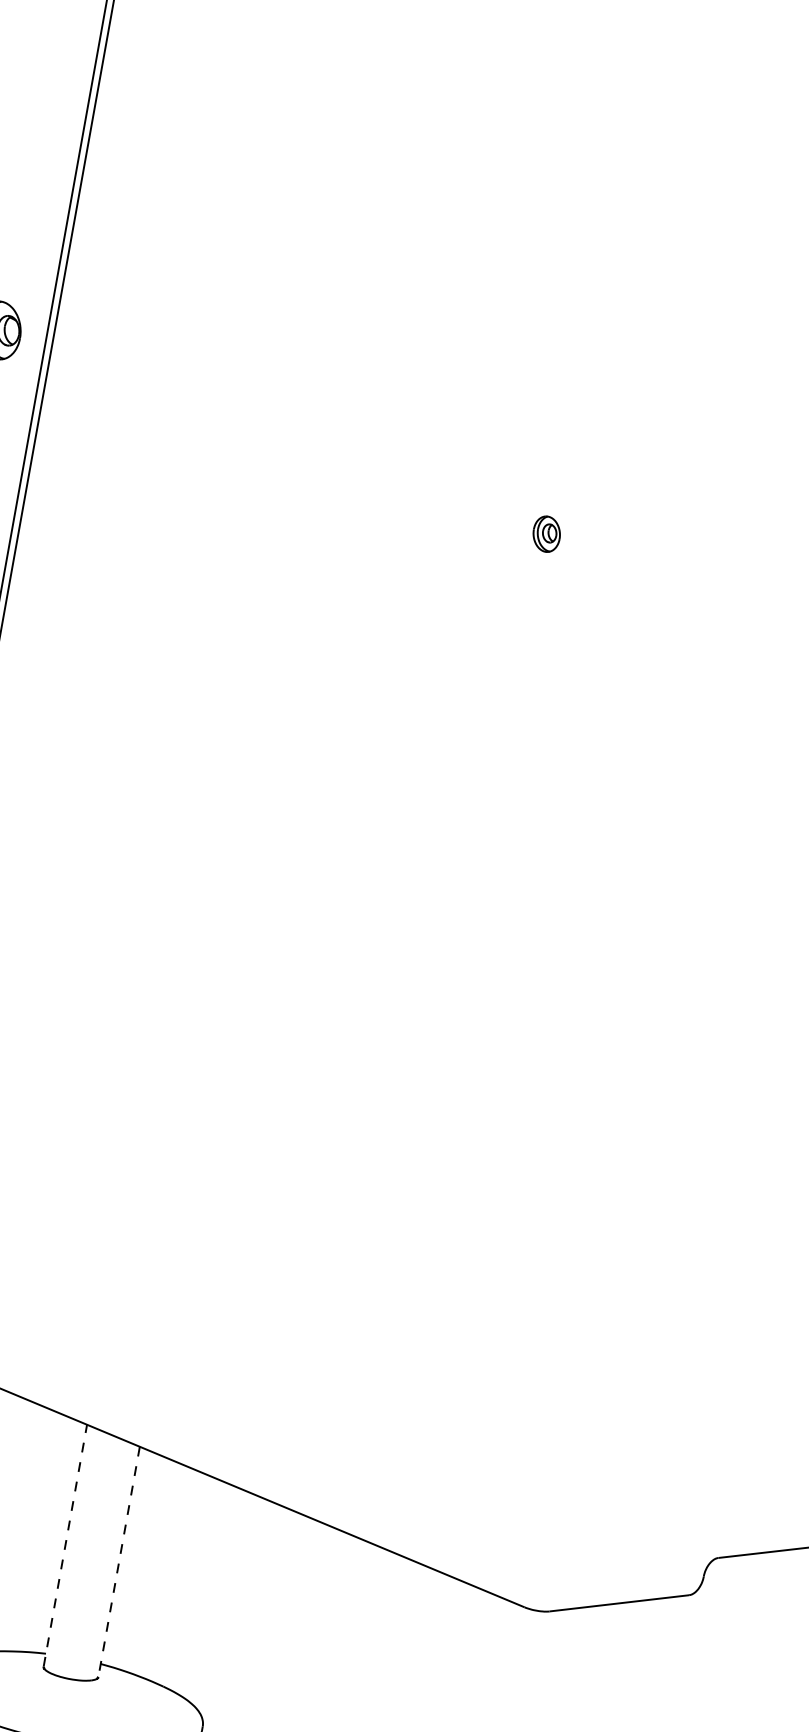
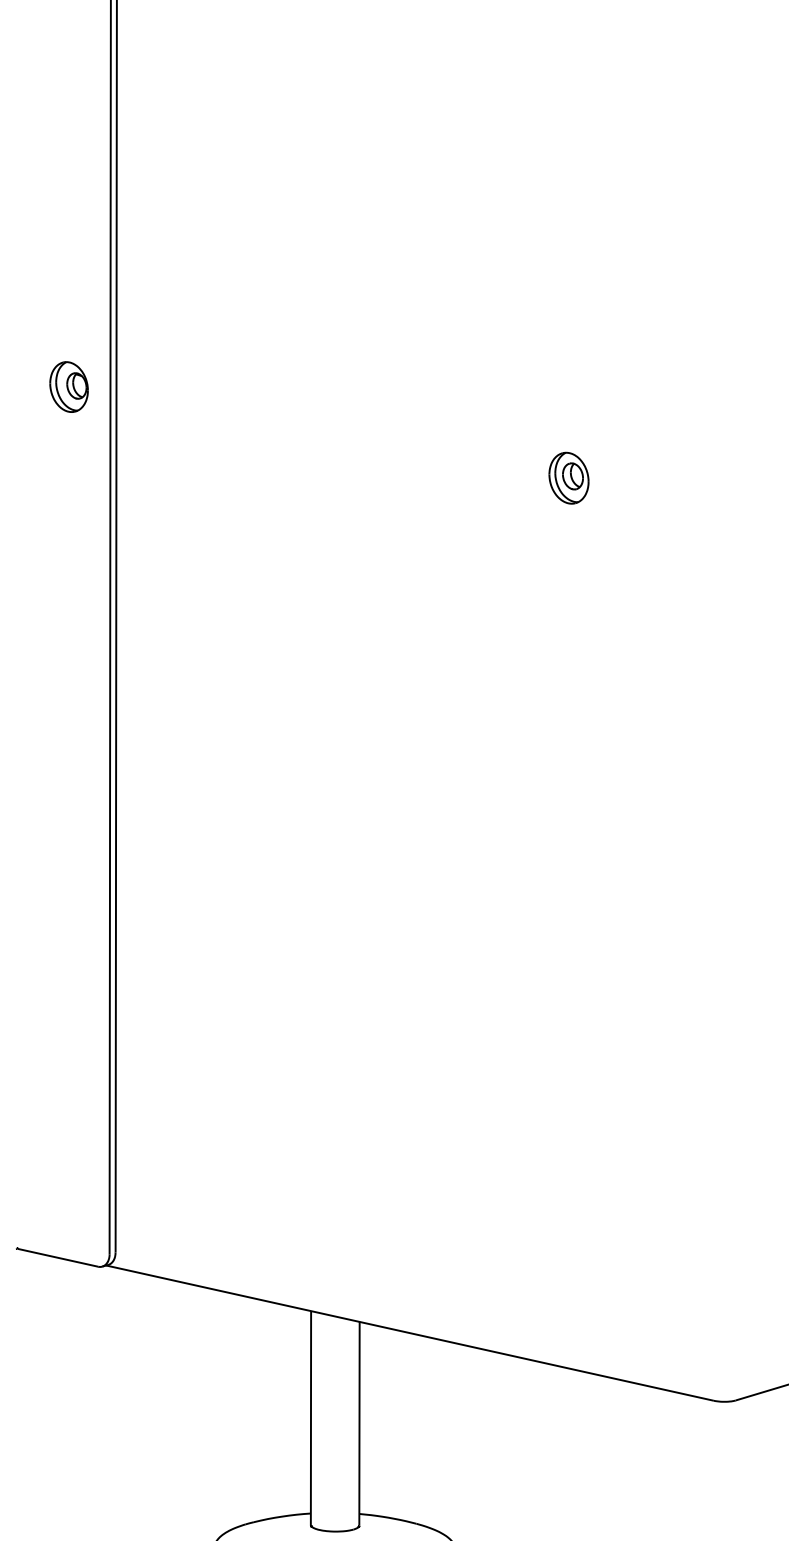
part: (546, 533) -> (568, 477), size x1.67
line: (64, 1546) -> (310, 1418), dashed -> solid
line: (119, 1561) -> (359, 1423), dashed -> solid

